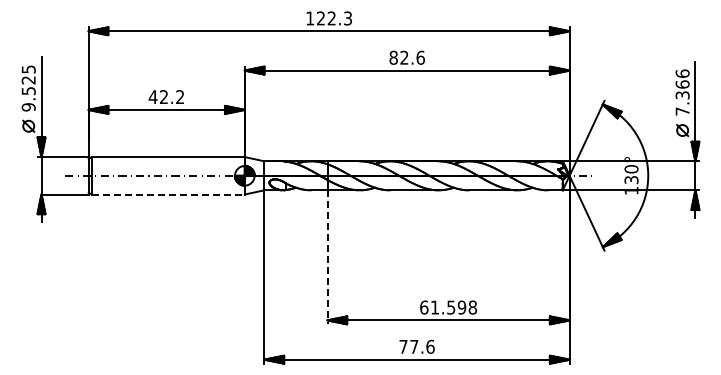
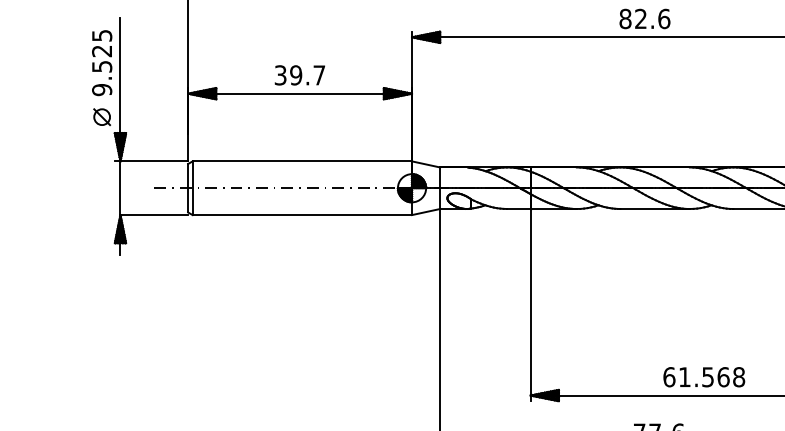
text: (166, 97) -> (299, 75), 42.2 -> 39.7
line: (168, 194) -> (302, 215), dashed -> solid
line: (327, 257) -> (530, 305), dashed -> solid
text: (461, 307) -> (722, 377), 61.598 -> 61.568

